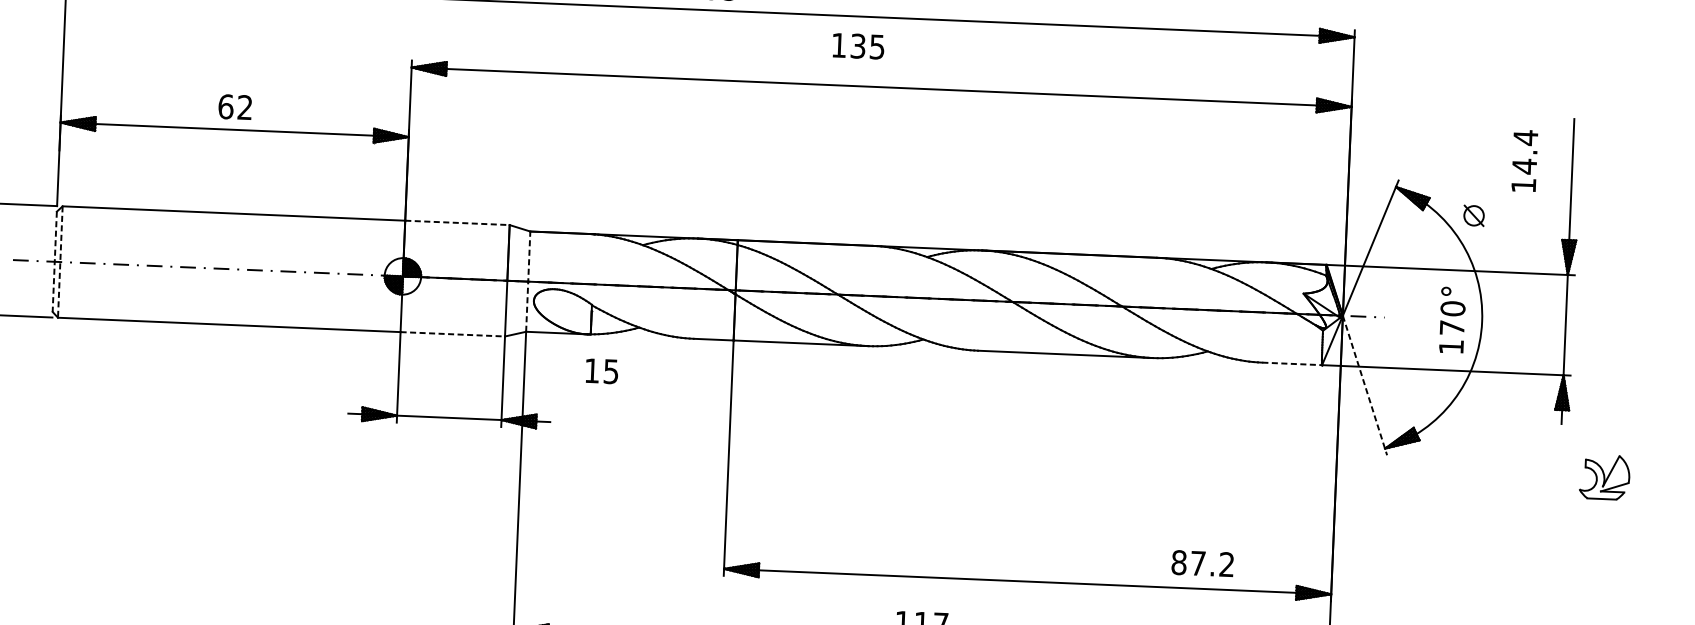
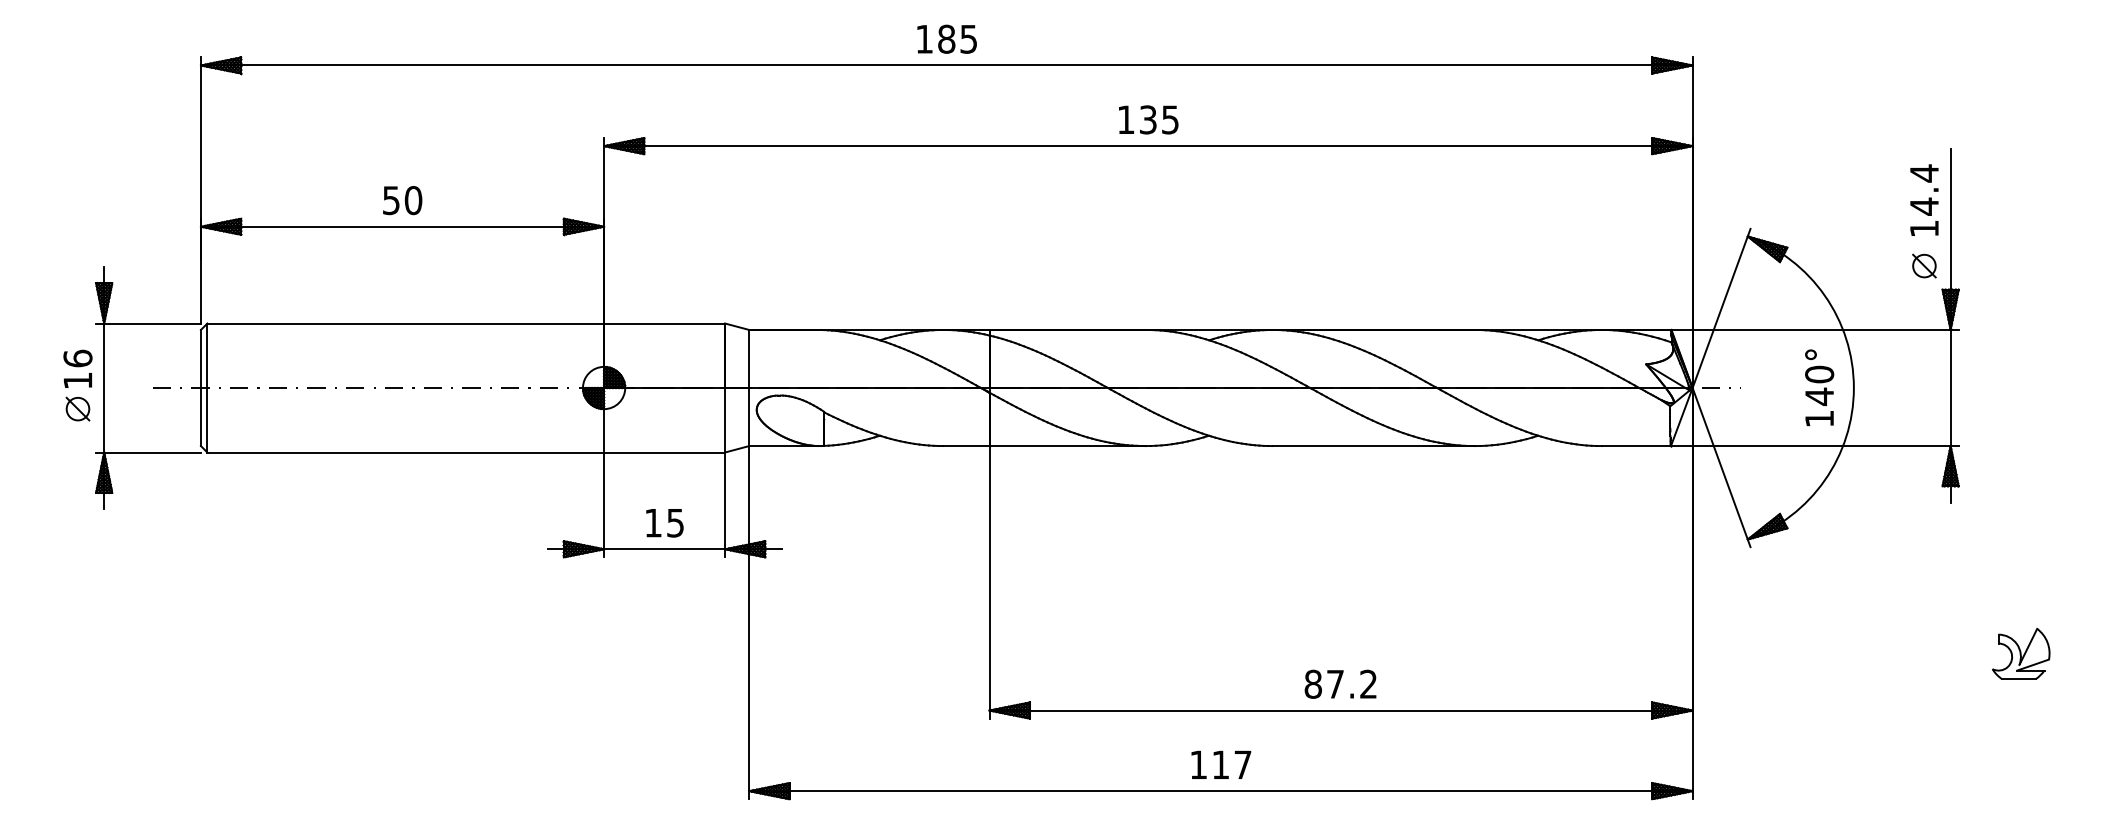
text: (858, 45) -> (1148, 119), moved
text: (235, 107) -> (402, 200), 62 -> 50
text: (1524, 160) -> (1924, 199), moved
part: (1474, 215) -> (1924, 265), moved
line: (458, 222) -> (665, 323), dashed -> solid
line: (54, 262) -> (200, 388), dashed -> solid
line: (60, 262) -> (207, 388), dashed -> solid
line: (528, 281) -> (749, 387), dashed -> solid
text: (1452, 327) -> (1819, 396), 170° -> 140°
line: (453, 334) -> (665, 452), dashed -> solid
line: (1292, 364) -> (1636, 446), dashed -> solid
text: (601, 371) -> (664, 523), moved
line: (1364, 385) -> (1721, 467), dashed -> solid
part: (1605, 476) -> (2021, 653), moved
text: (1202, 562) -> (1340, 683), moved

